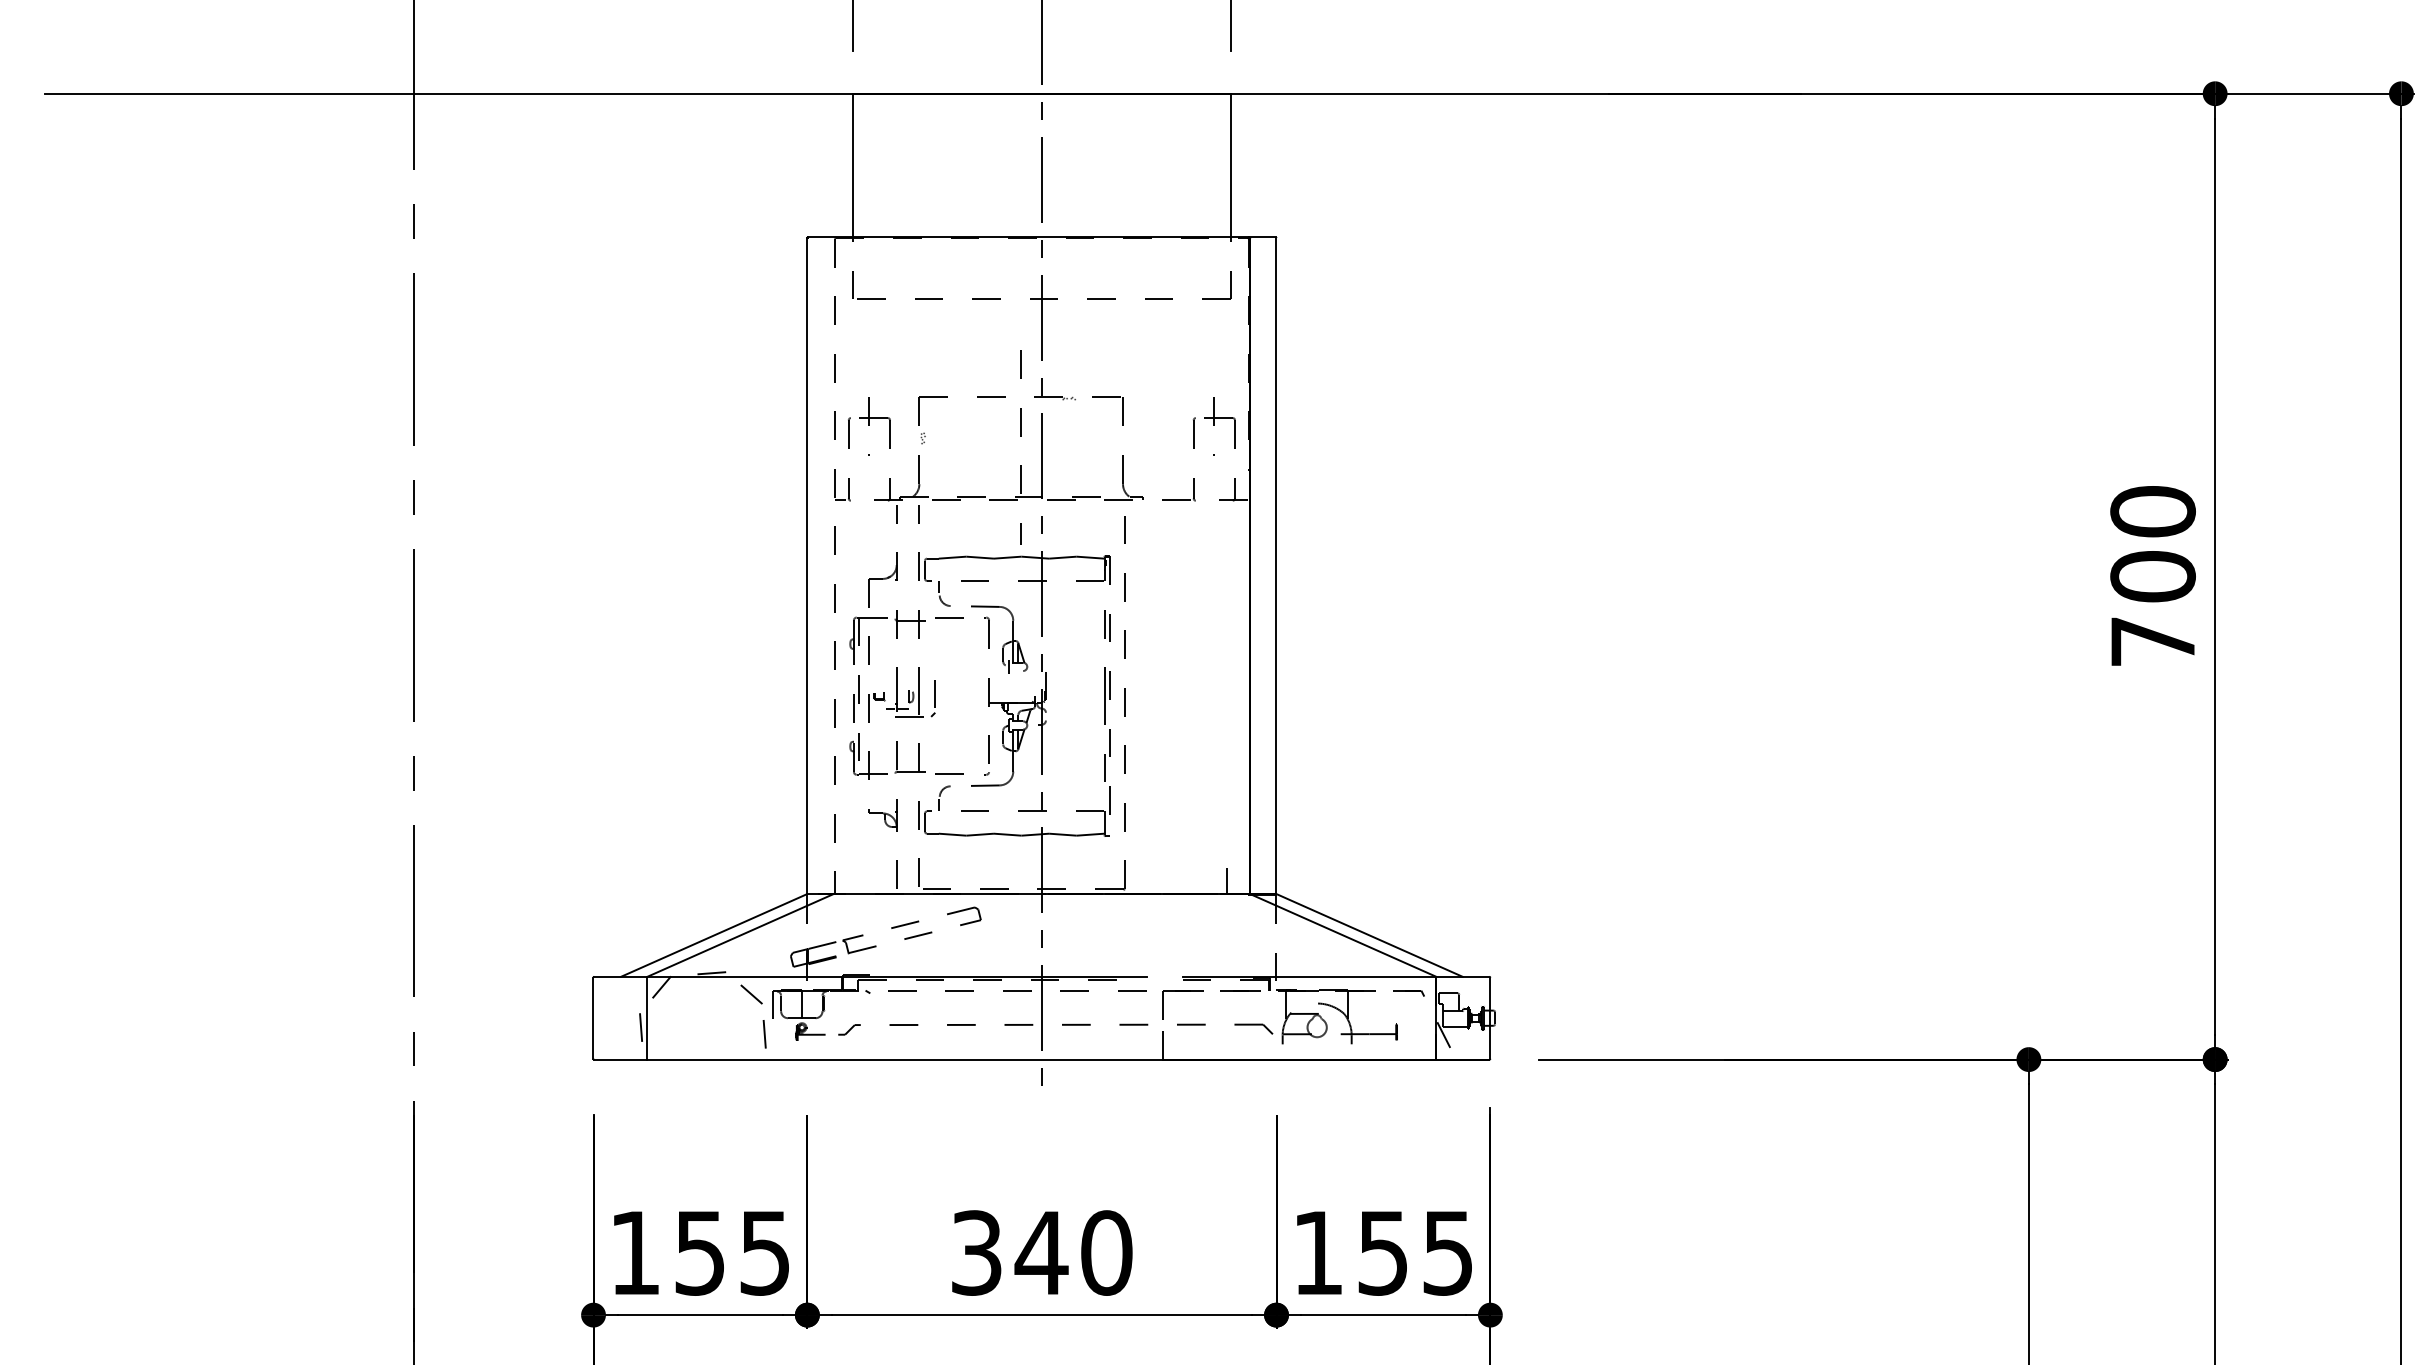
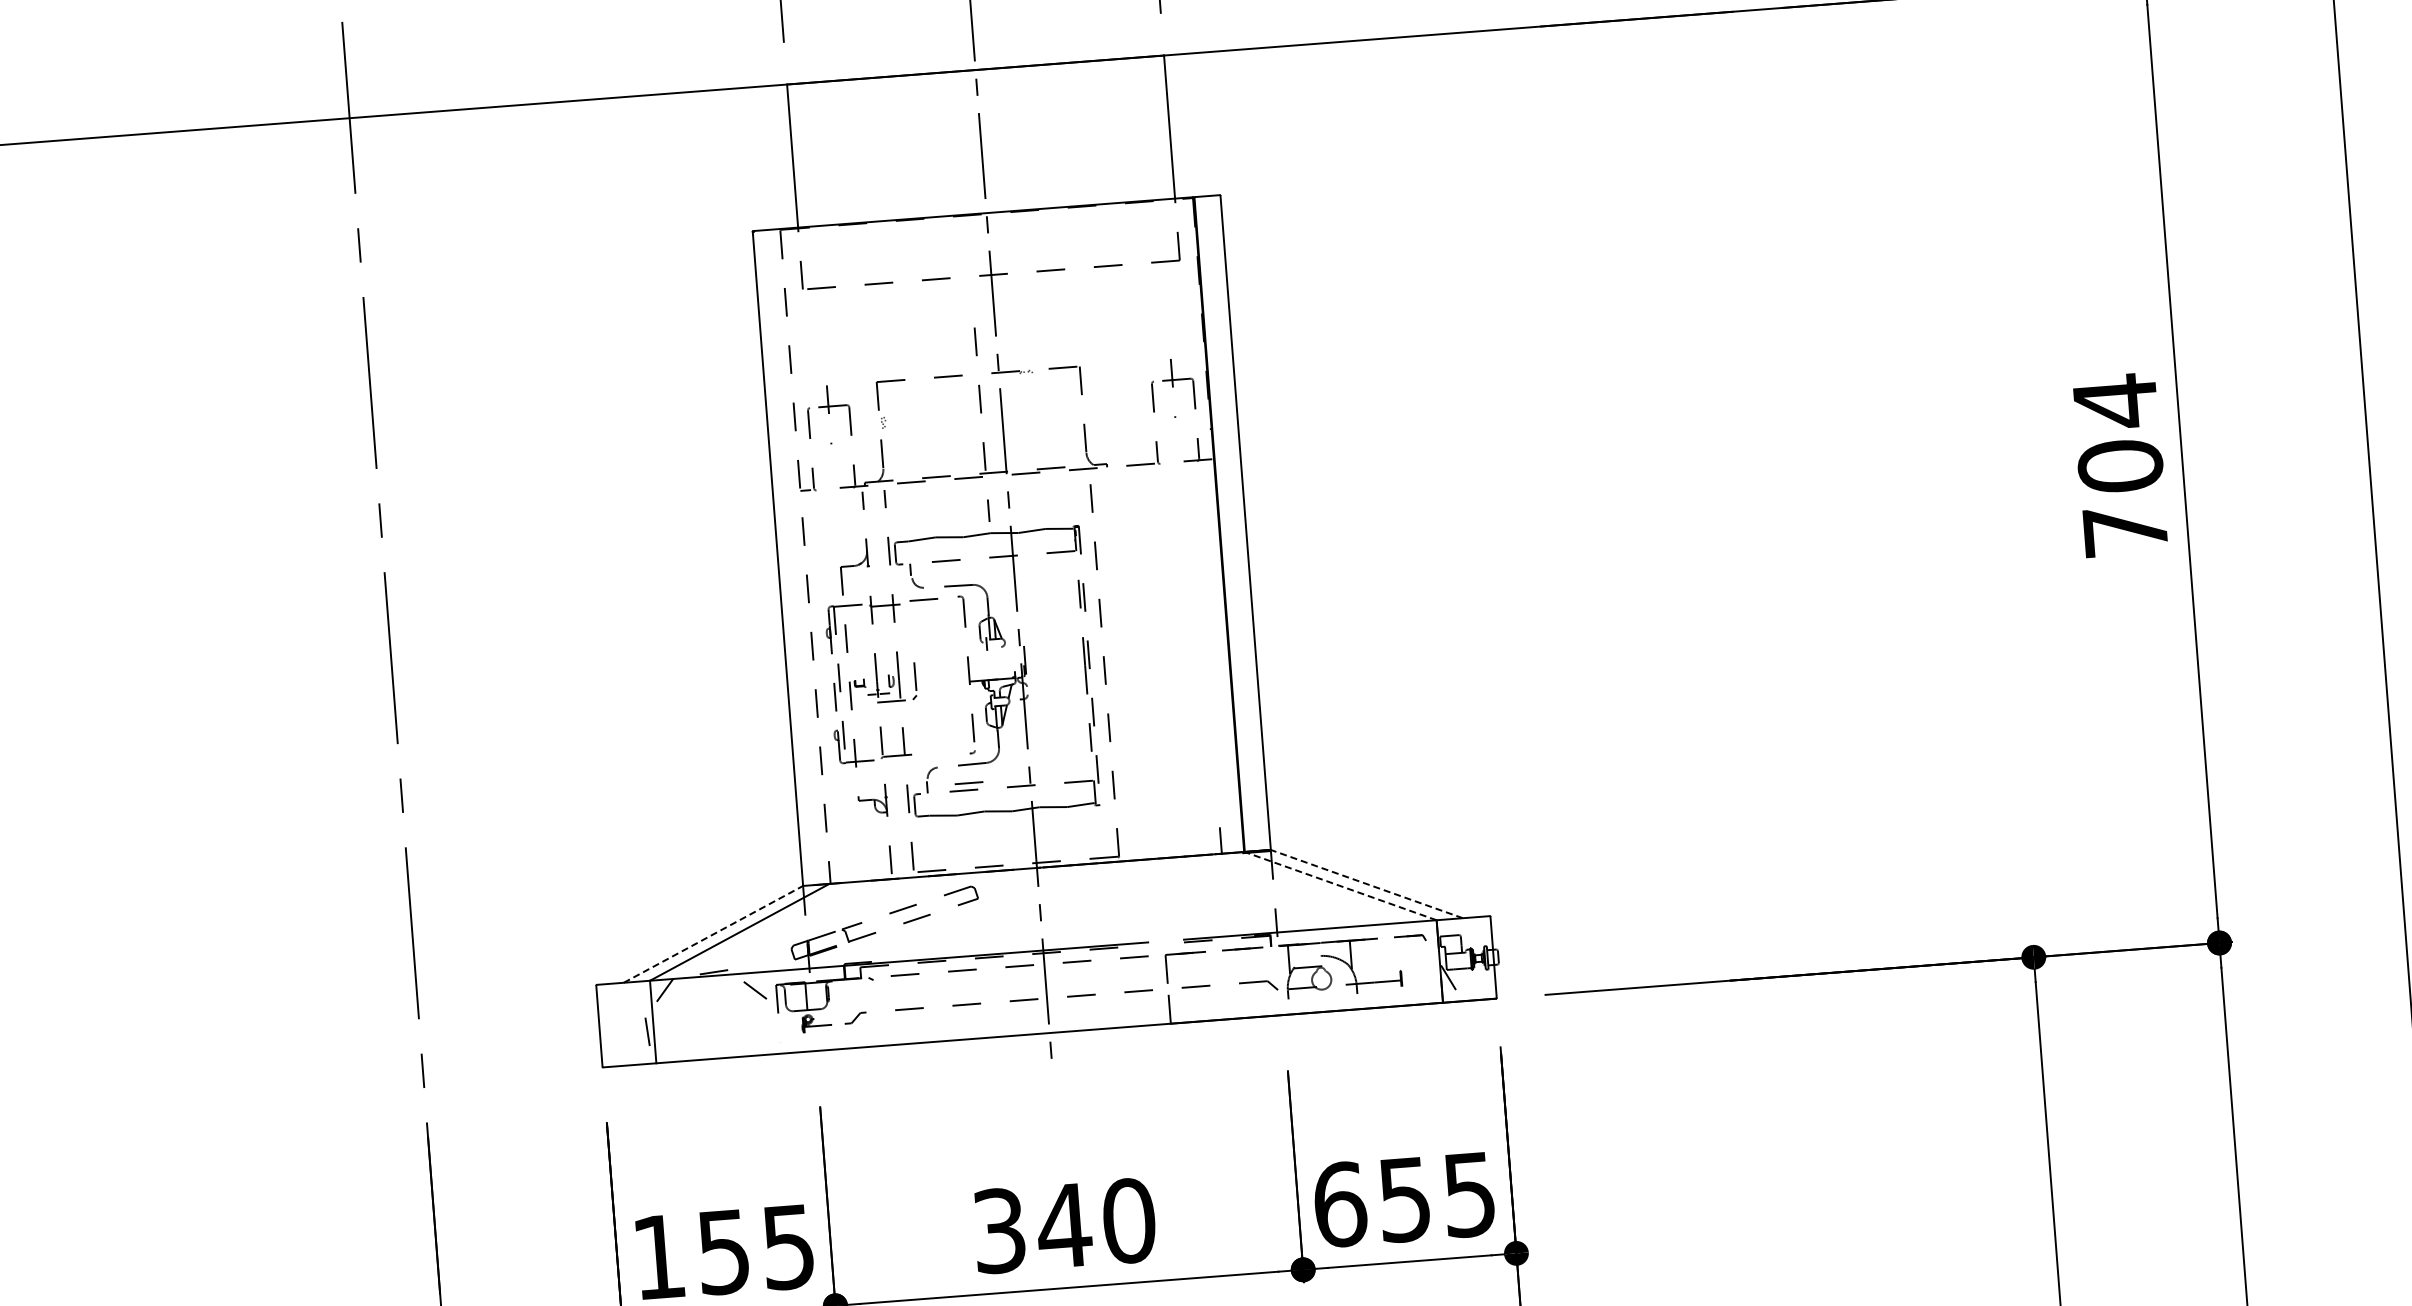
text: (2152, 512) -> (2115, 402), 700 -> 704
line: (949, 773) -> (968, 782), moved
line: (714, 935) -> (713, 934), solid -> dashed
line: (1343, 935) -> (1340, 886), solid -> dashed
line: (1369, 935) -> (1366, 884), solid -> dashed
line: (764, 1034) -> (771, 1029), removed
text: (1318, 1252) -> (1340, 1204), 155 -> 655

